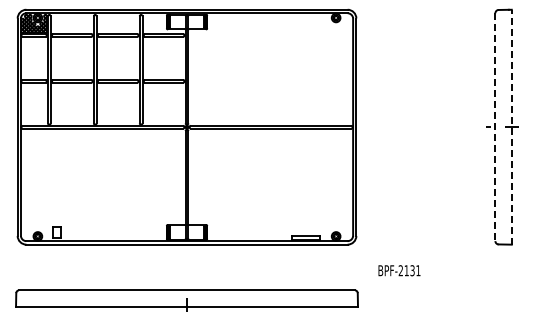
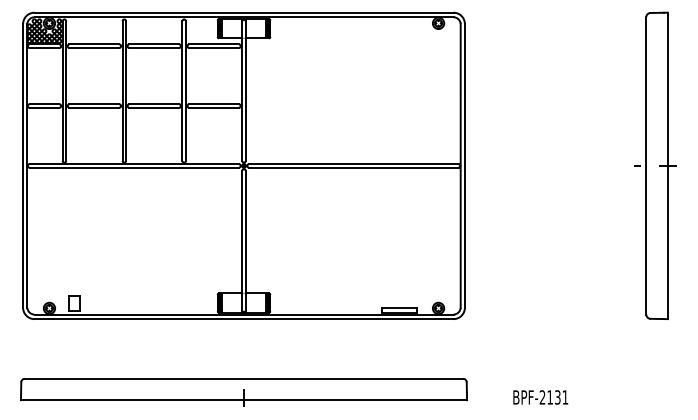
line: (511, 126) -> (667, 164), dashed -> solid
line: (495, 127) -> (646, 166), dashed -> solid
text: (399, 270) -> (540, 397), moved

